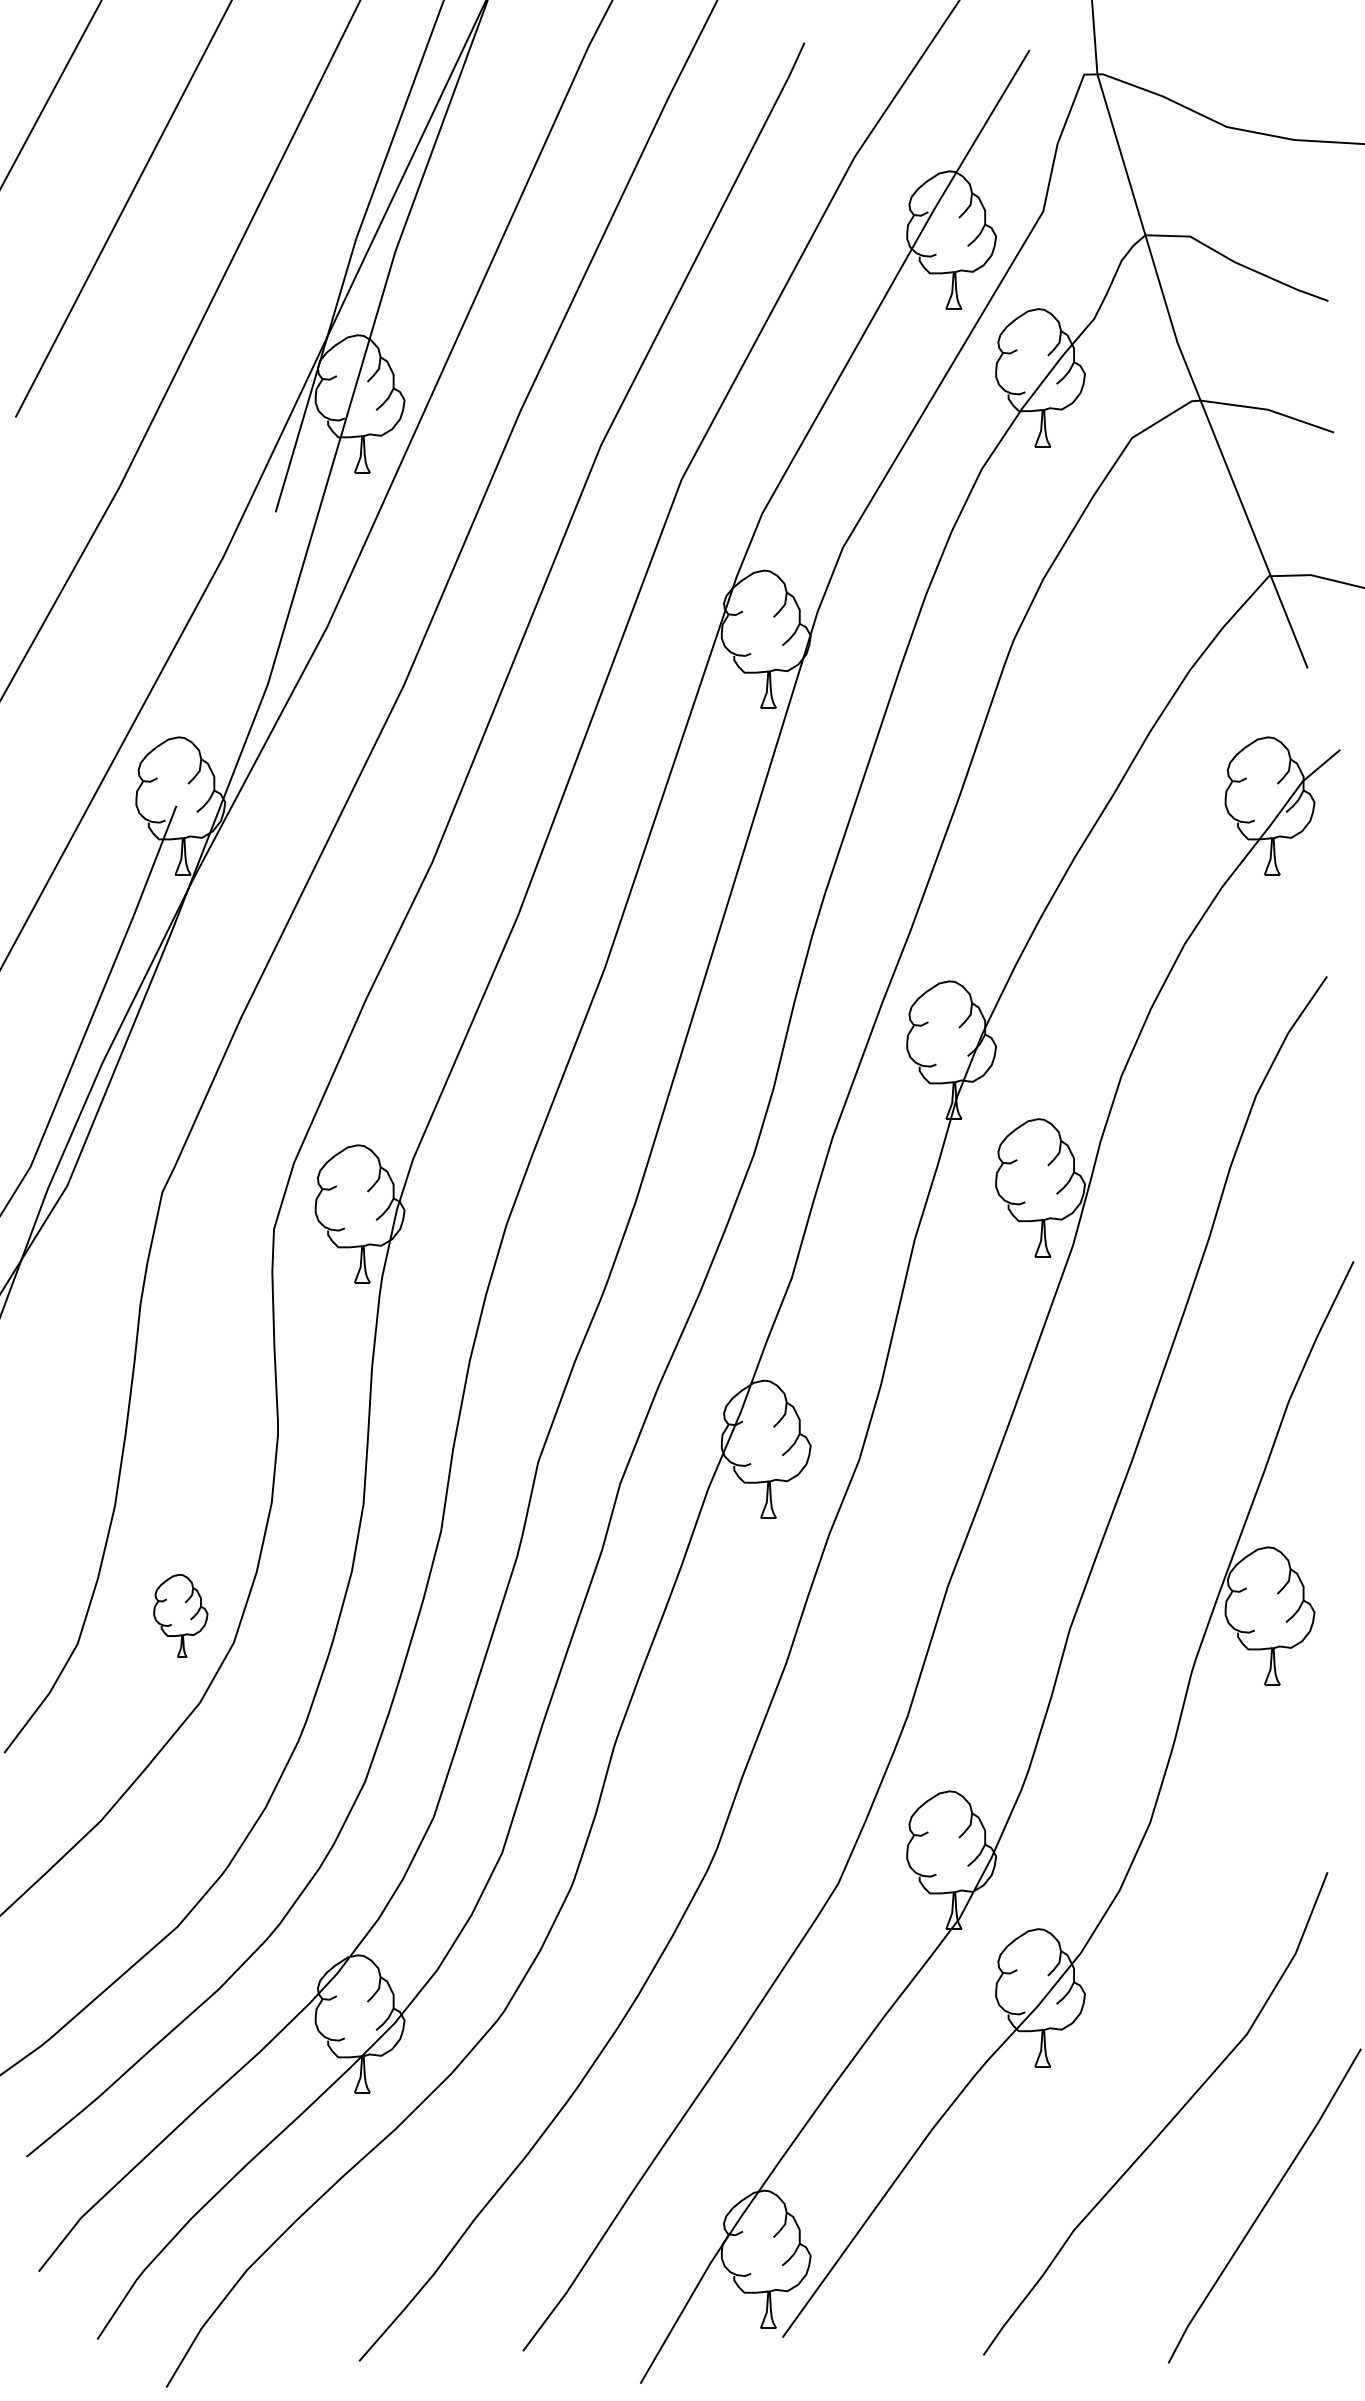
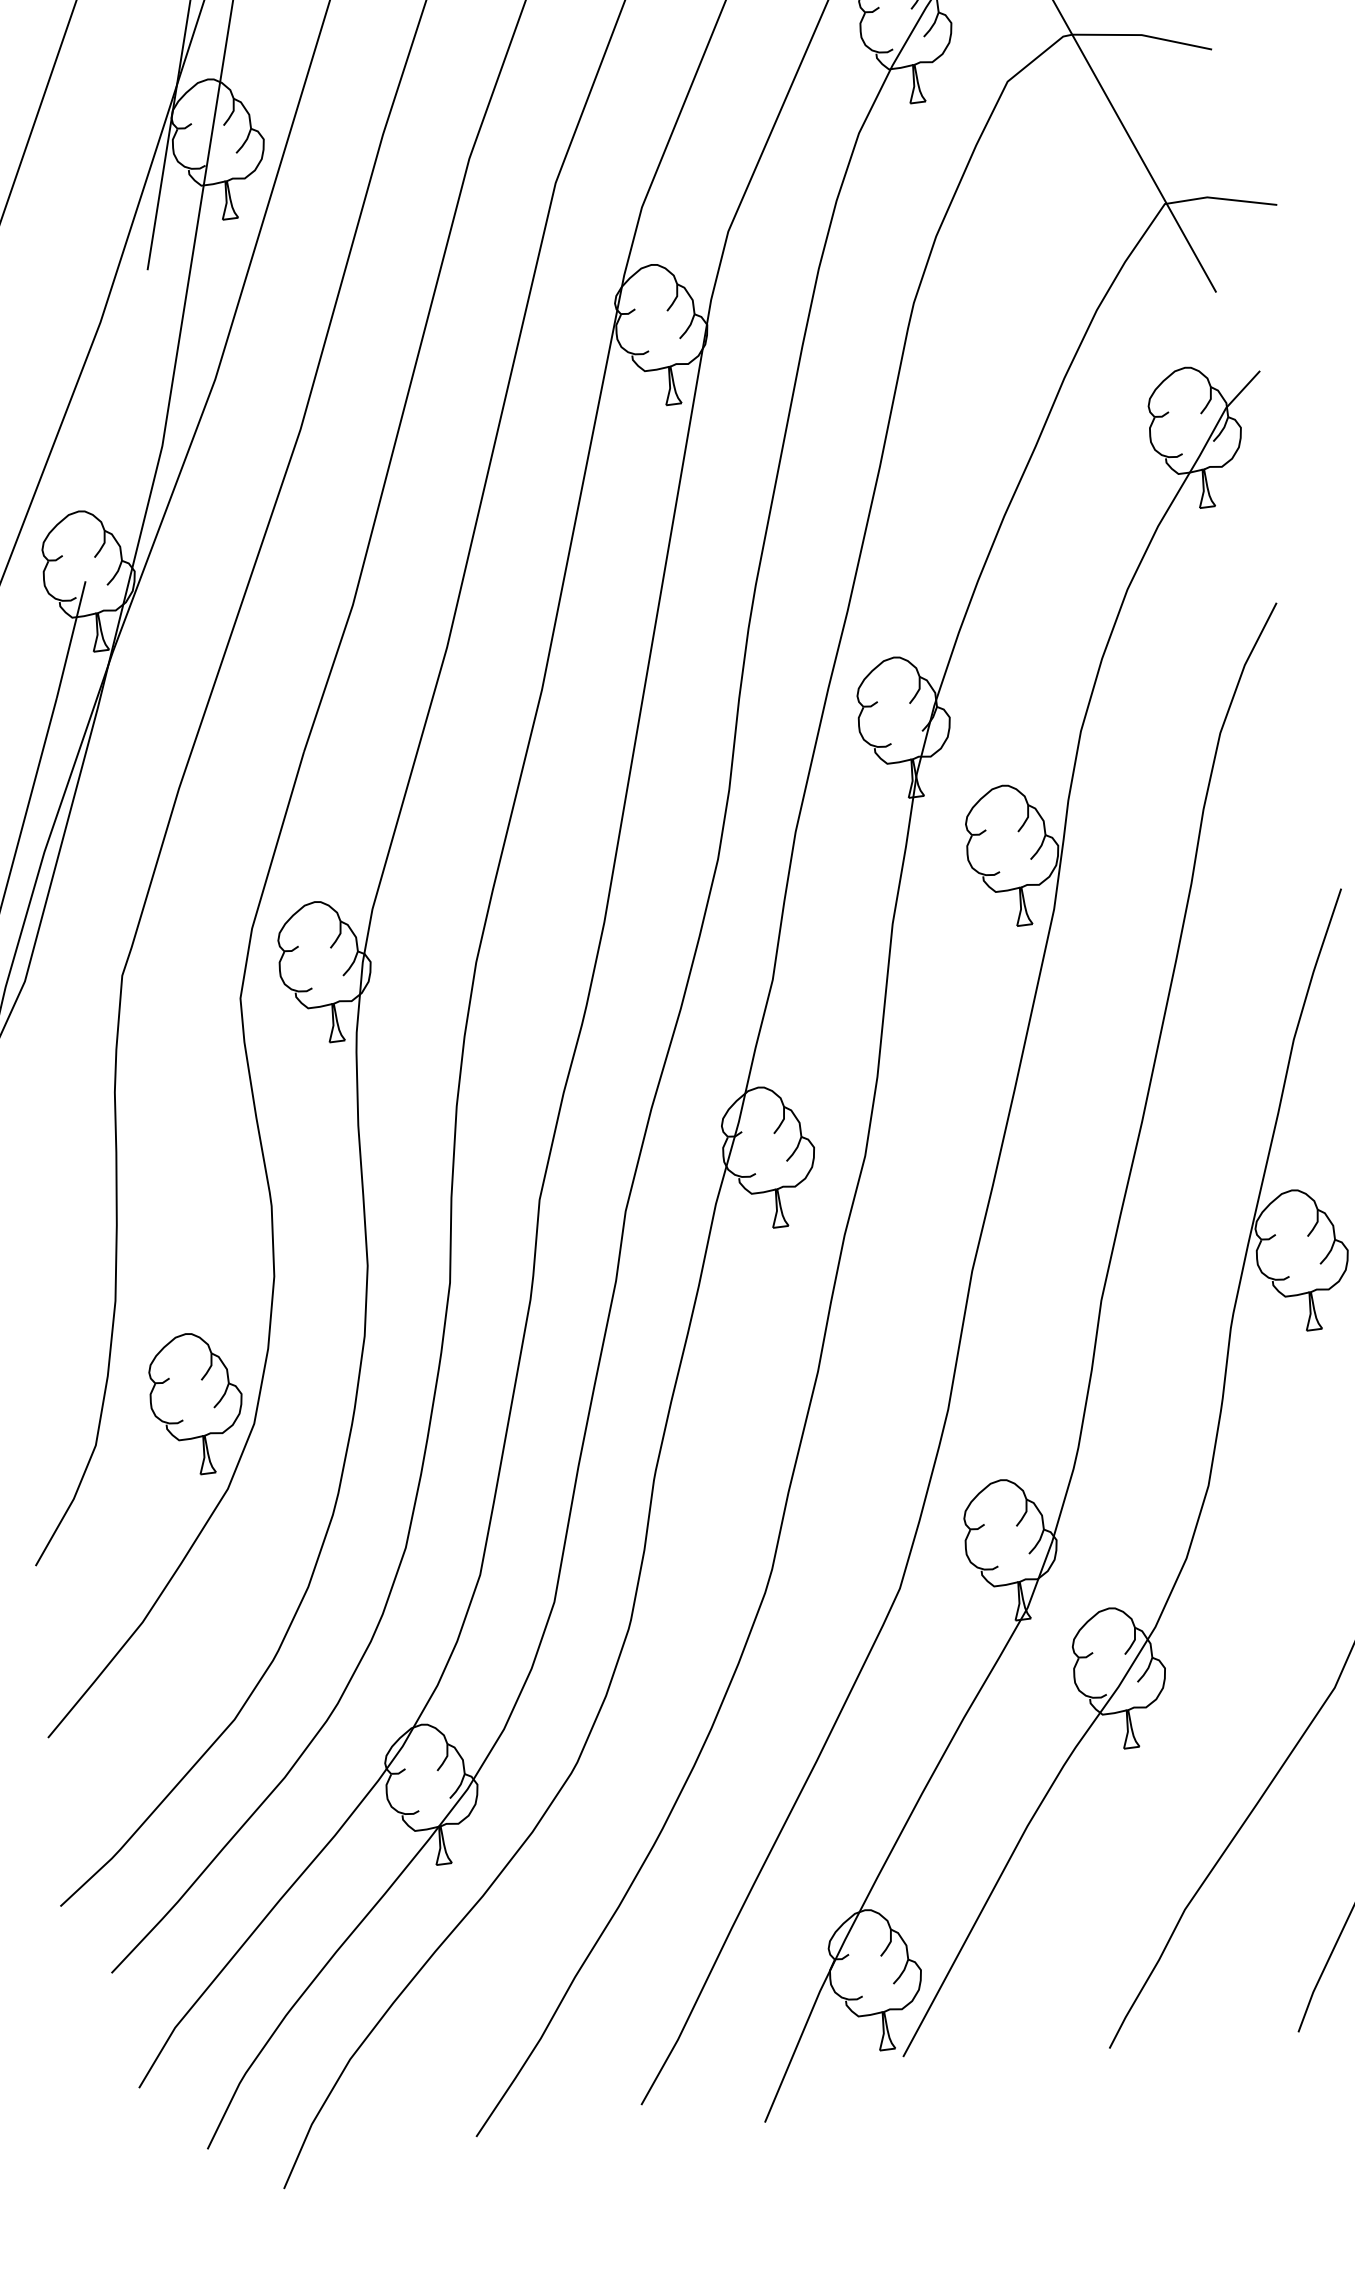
part: (180, 1615) -> (196, 1403), size x1.67

